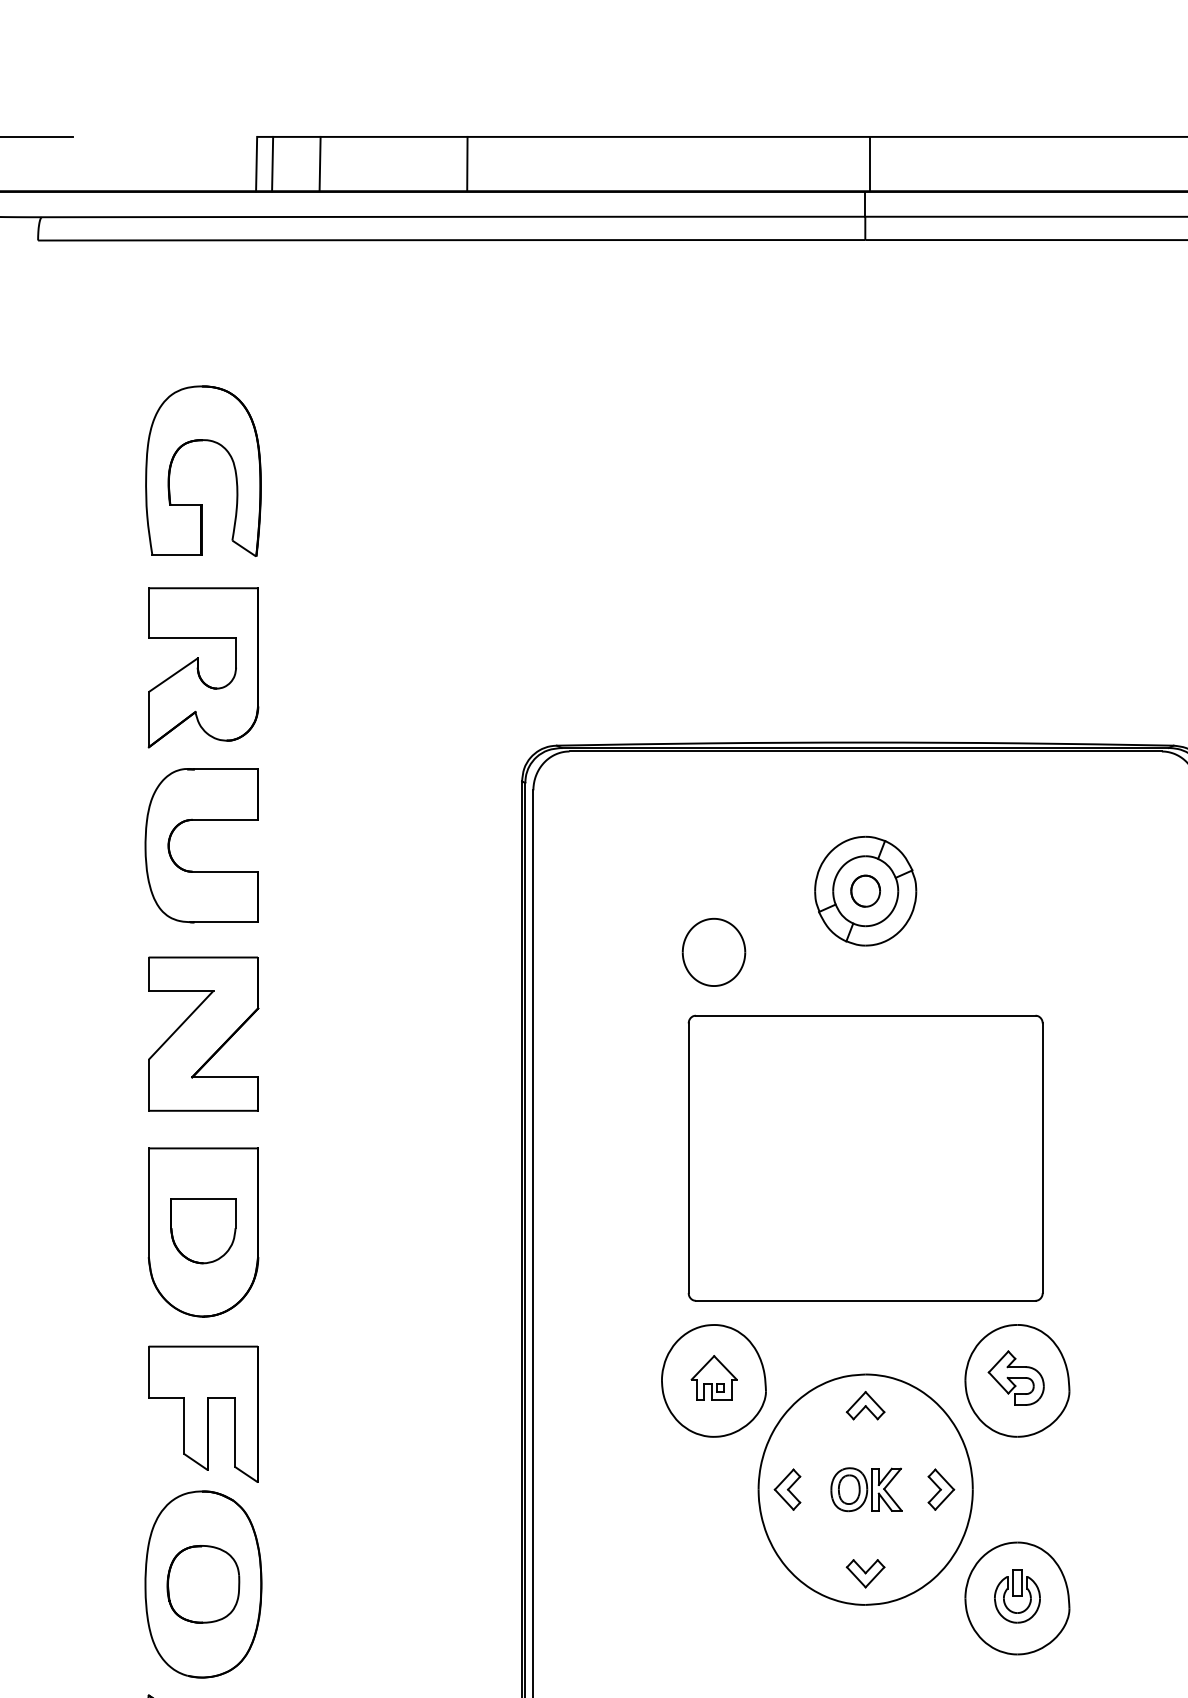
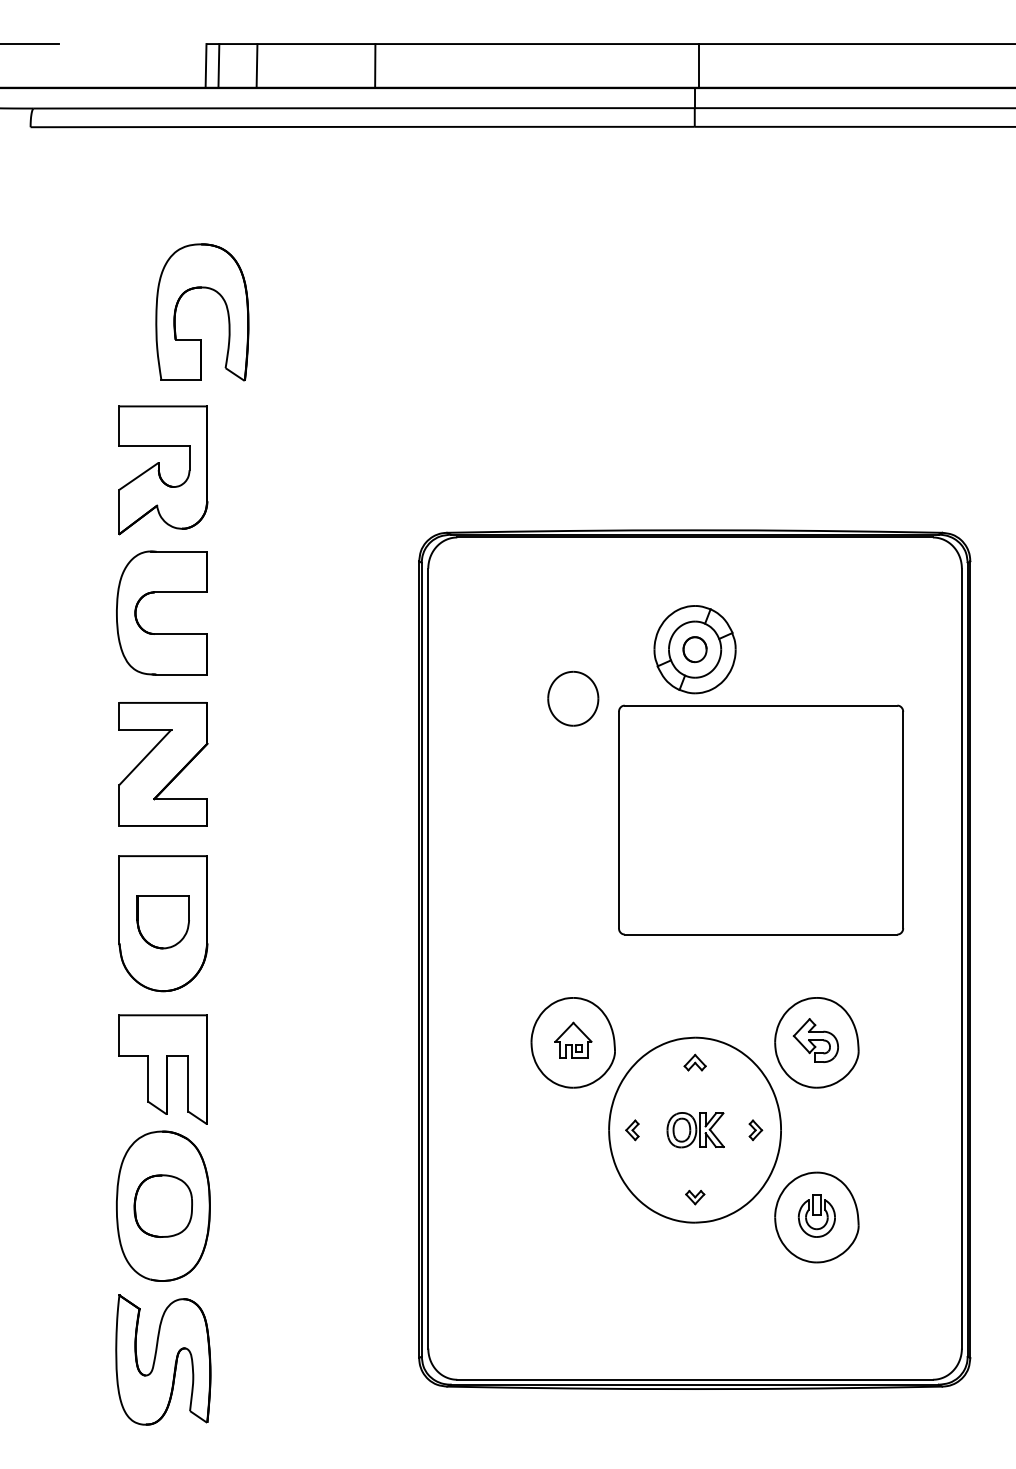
part: (229, 457) -> (223, 301), moved
part: (866, 1157) -> (761, 819), moved
part: (866, 1405) -> (695, 1062), size x0.7
part: (787, 1490) -> (632, 1130), size x0.6
part: (940, 1490) -> (755, 1130), size x0.6
part: (866, 1573) -> (695, 1197), size x0.6

